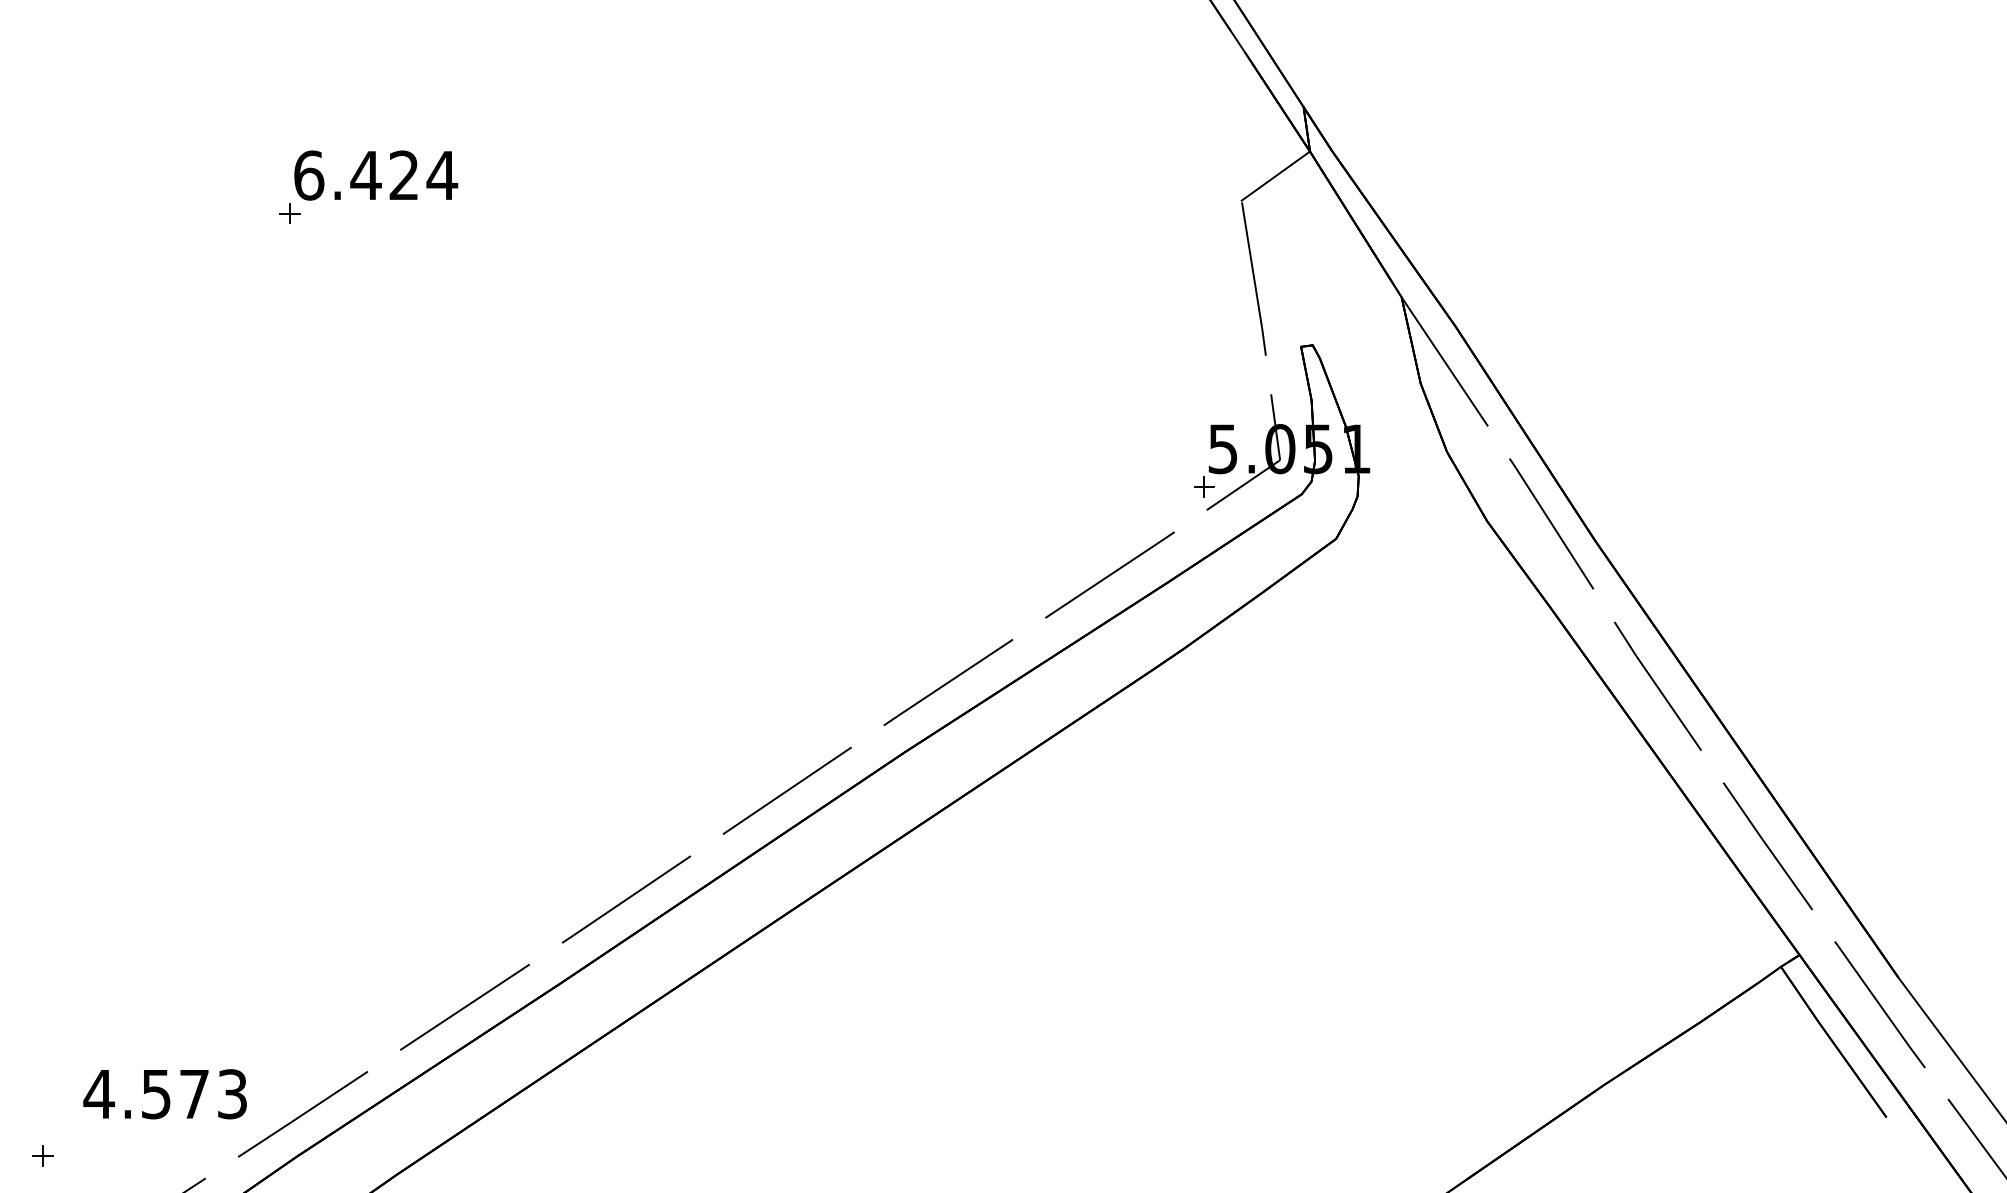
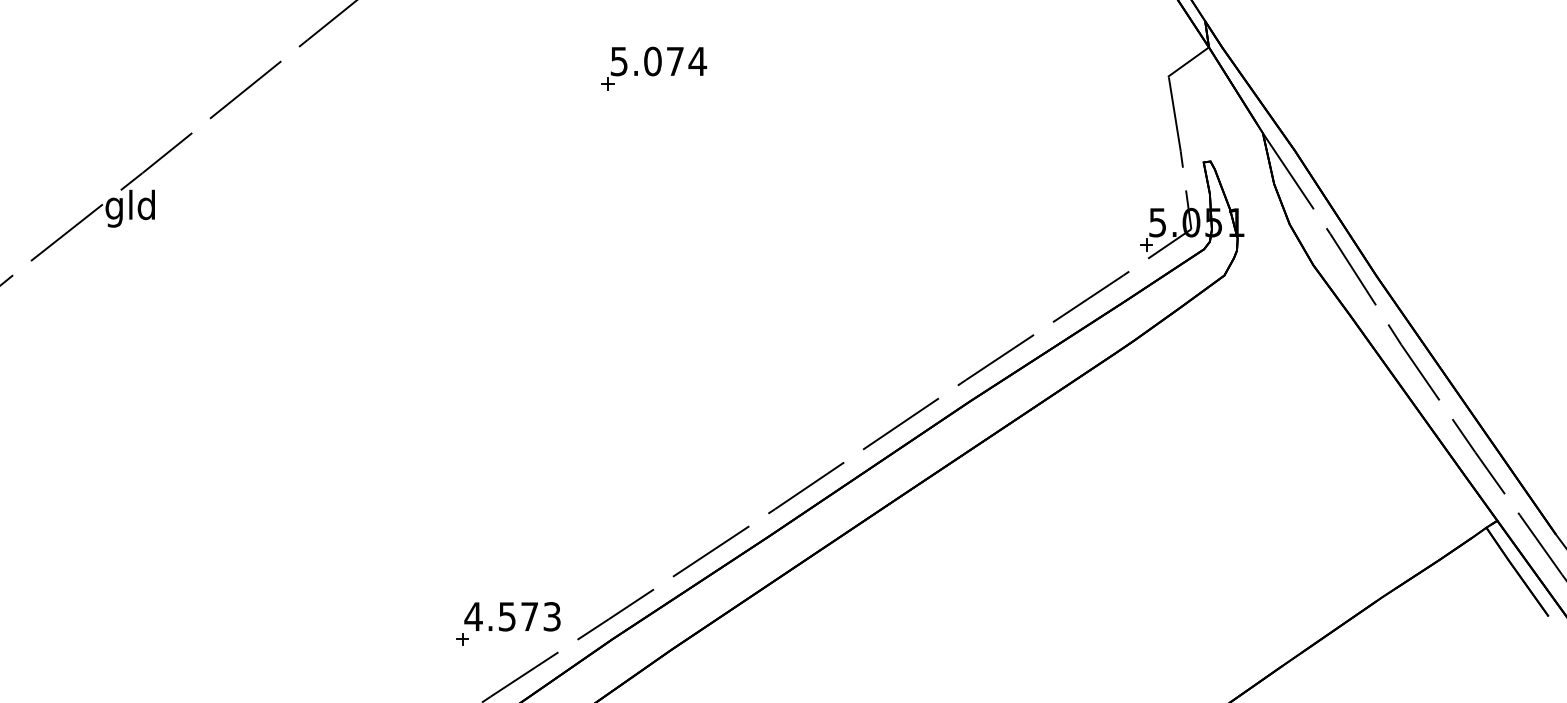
text: (355, 175) -> (646, 61), 6.424 -> 5.074
text: (165, 1093) -> (512, 616), moved

